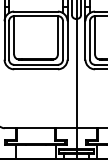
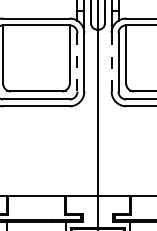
line: (85, 39) -> (111, 60), solid -> dashed
line: (63, 40) -> (78, 62), solid -> dashed

